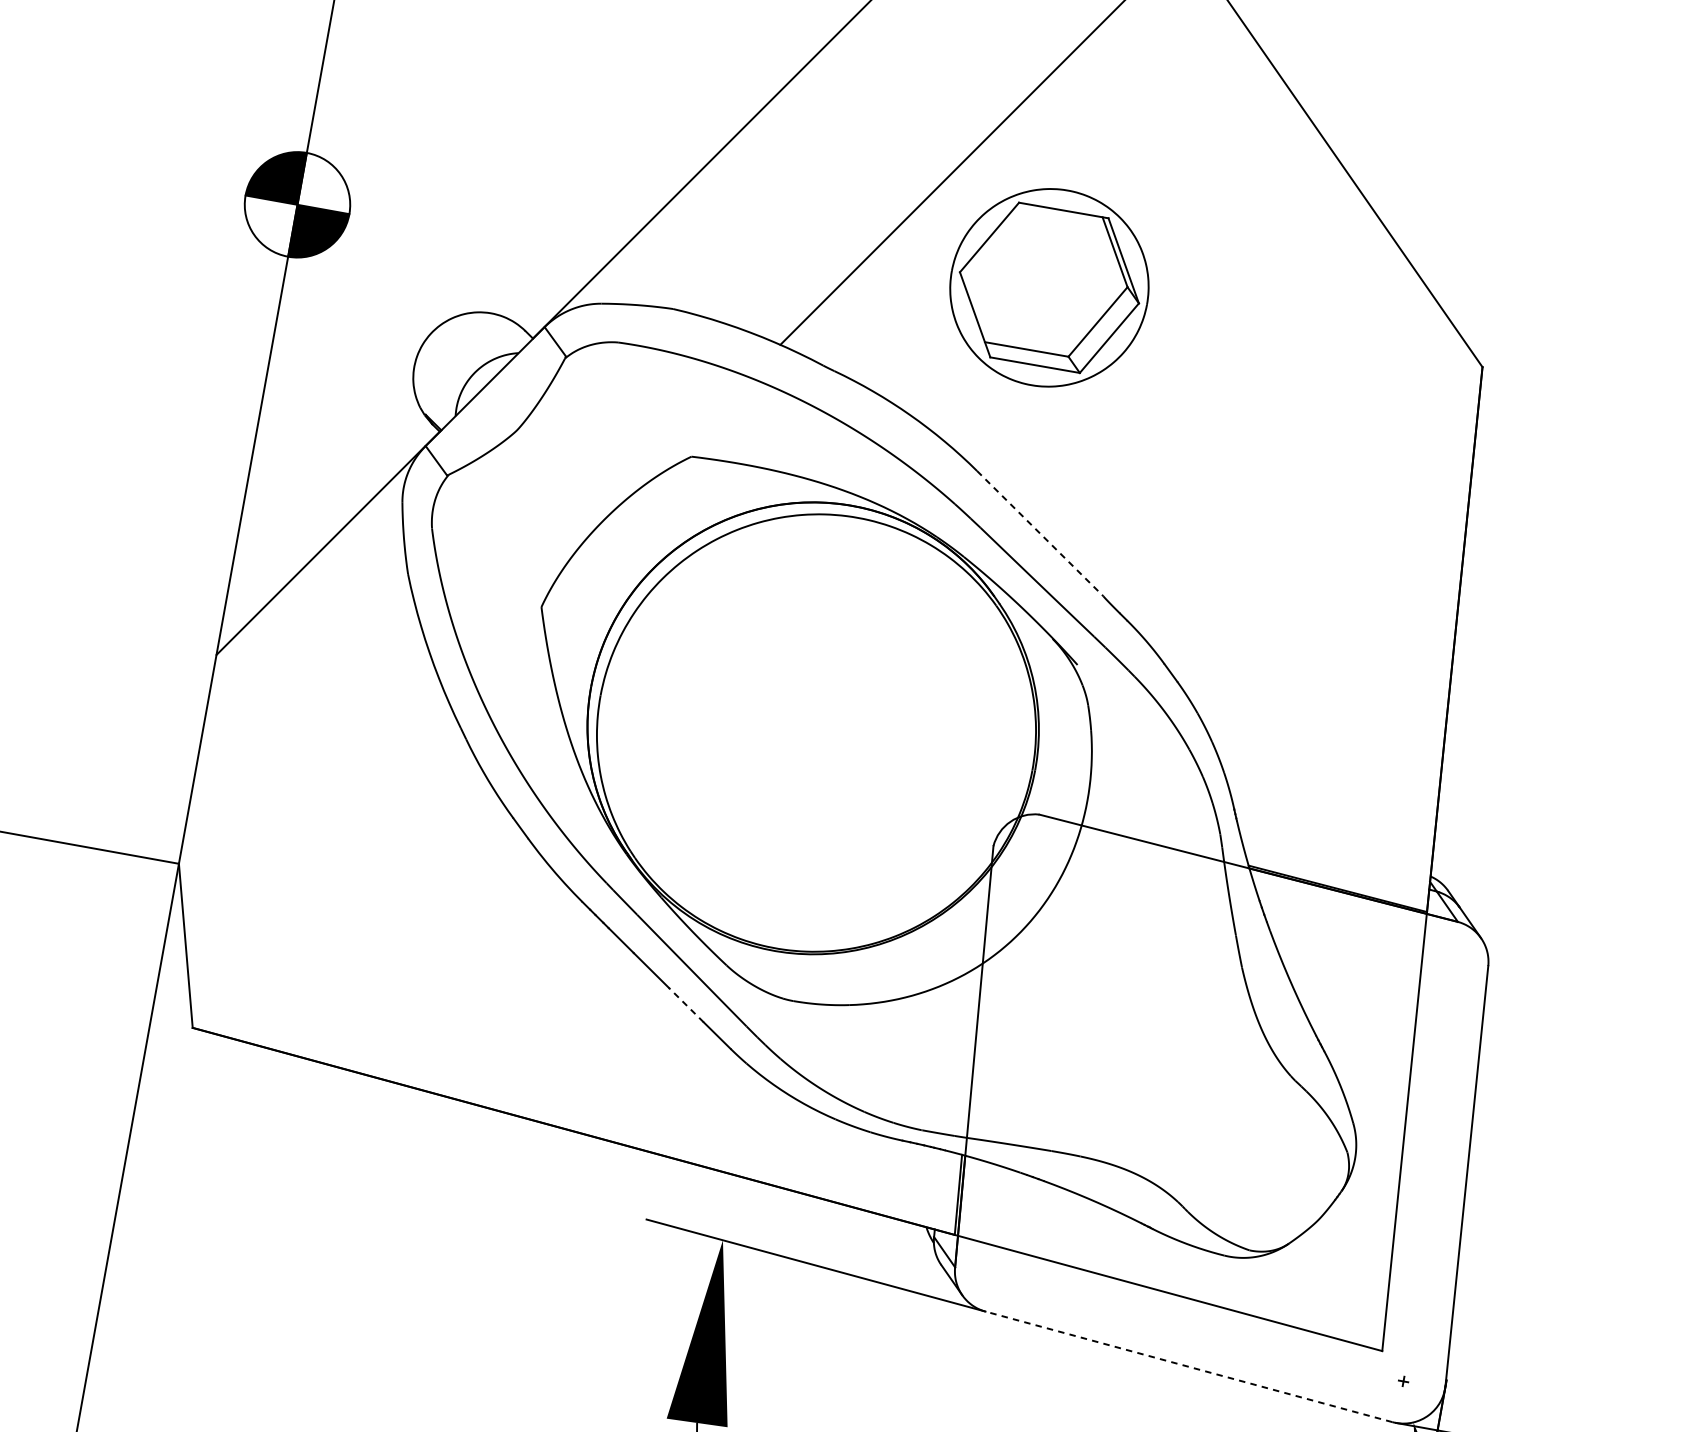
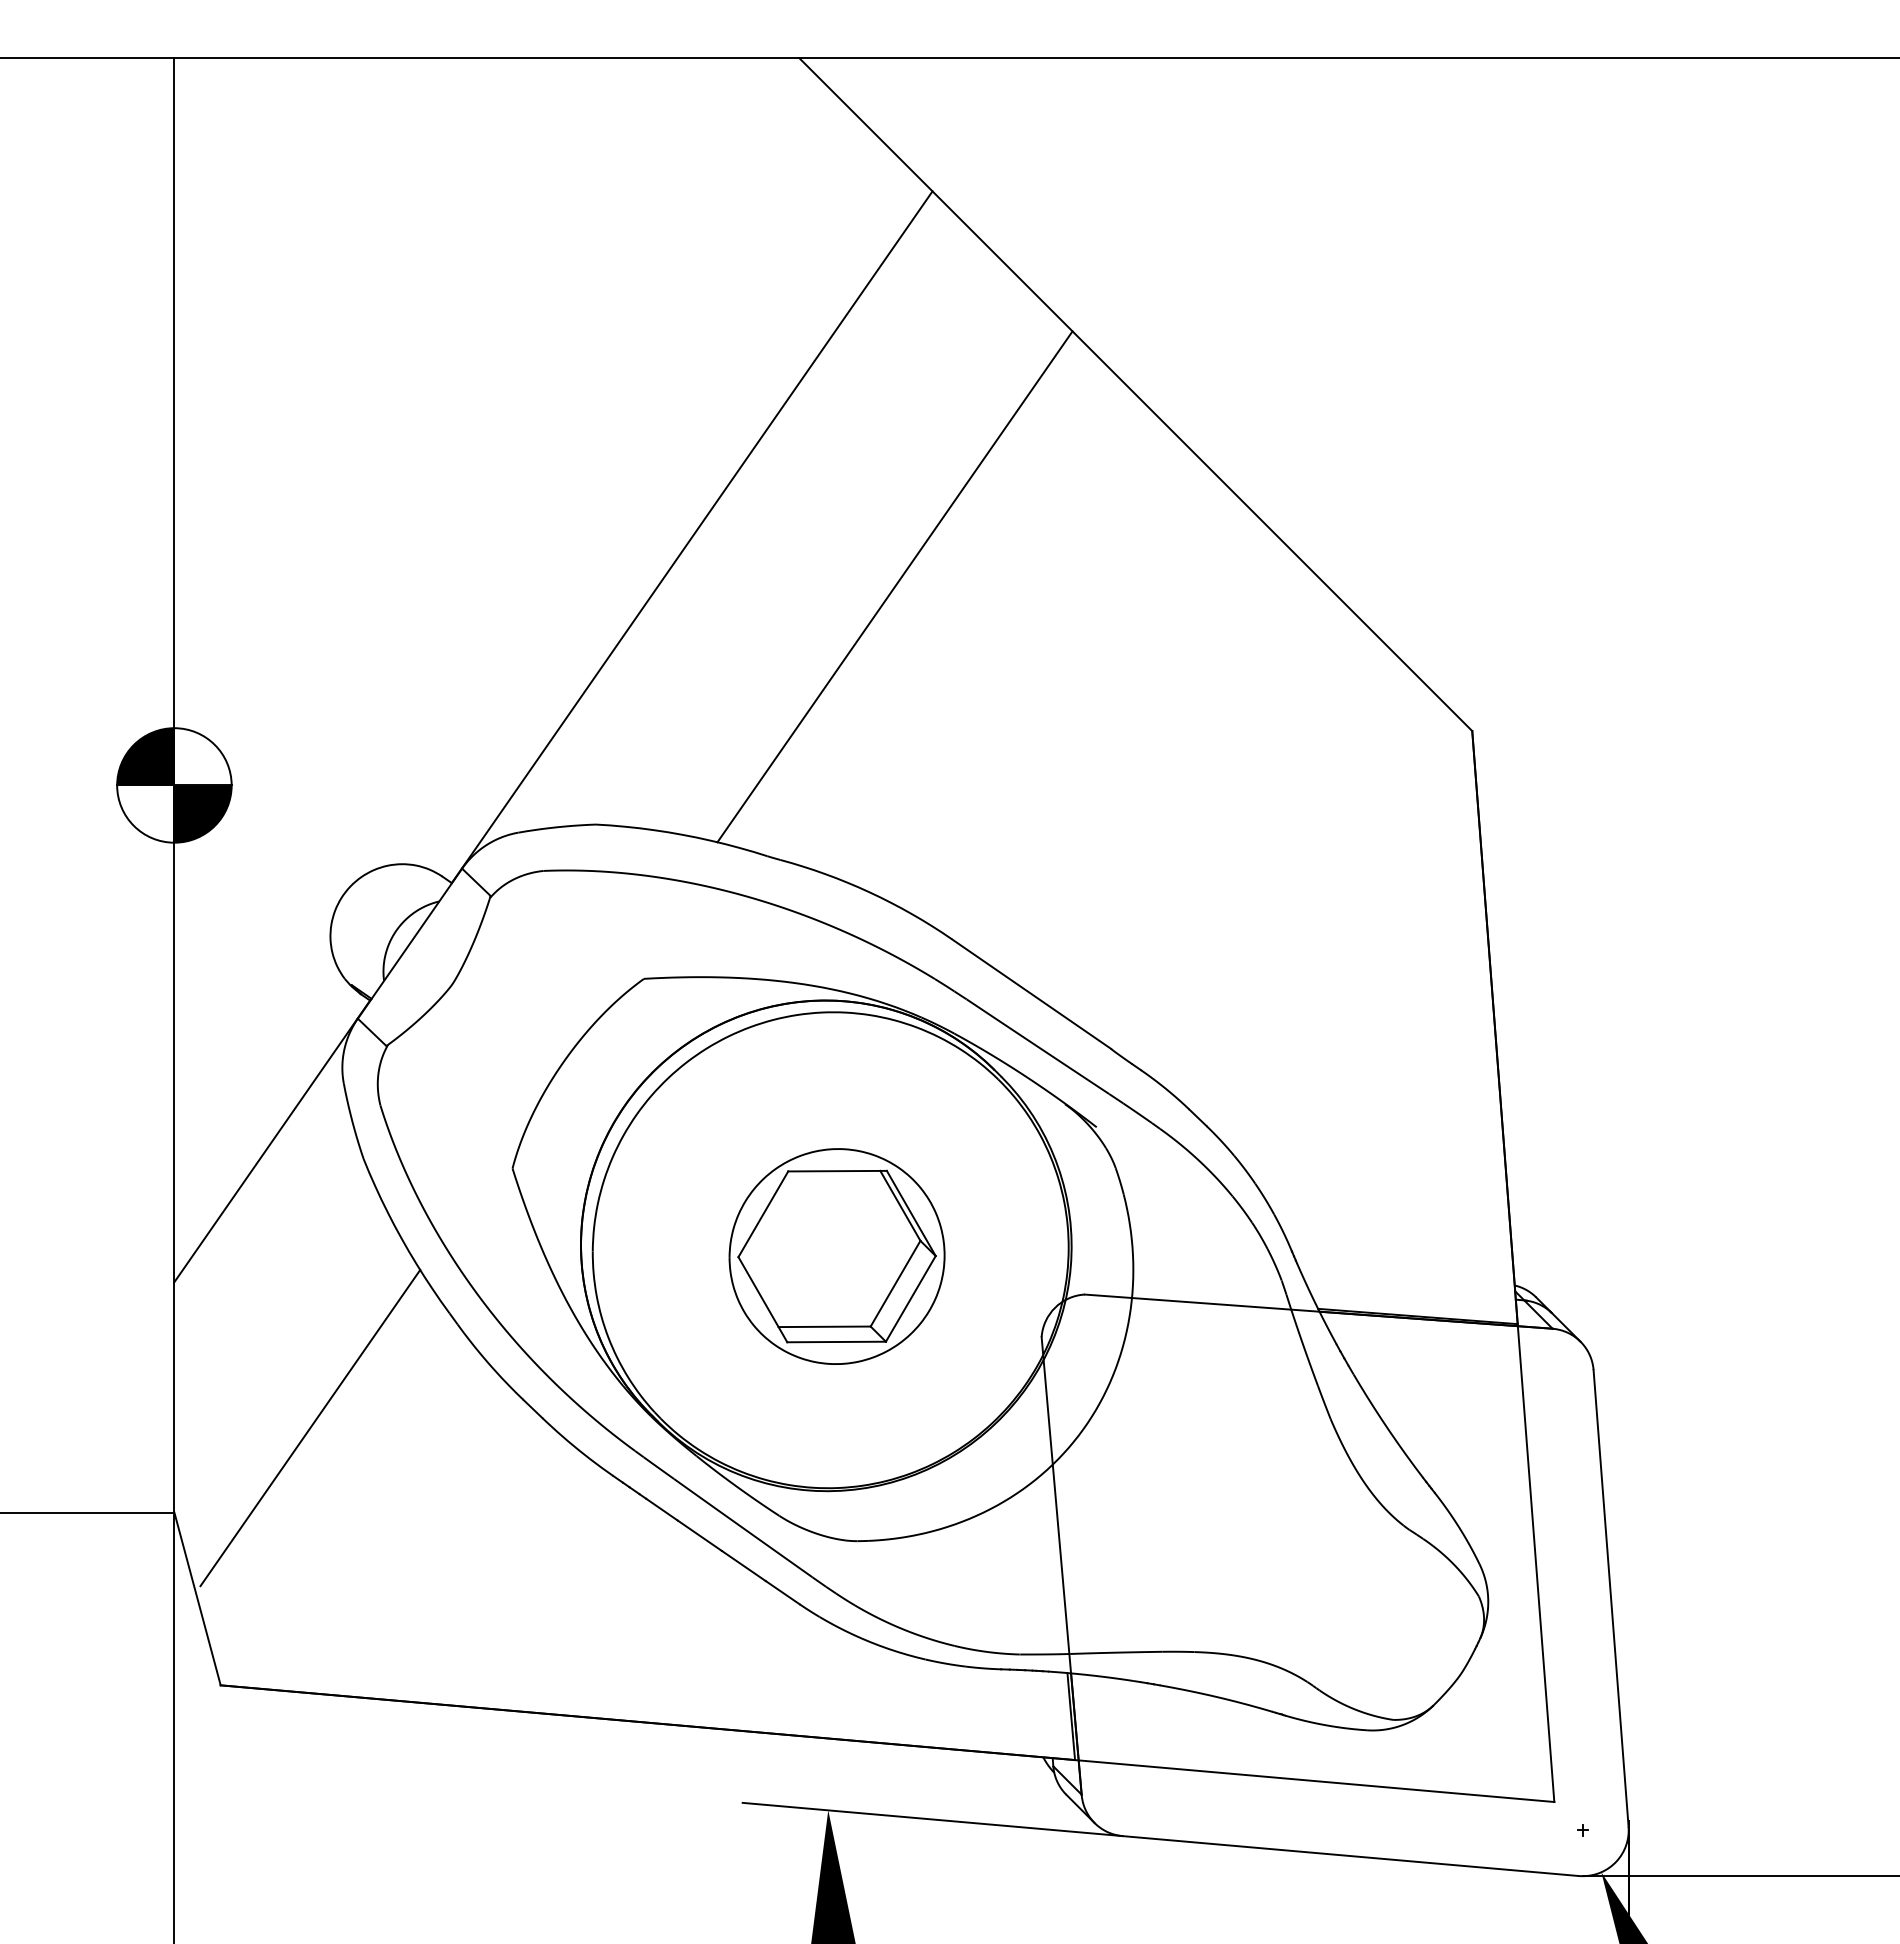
part: (1048, 287) -> (836, 1256), moved
line: (1040, 534) -> (1031, 994), dashed -> solid
line: (316, 808) -> (310, 1427), added
line: (685, 1005) -> (743, 1566), dashed -> solid
line: (1188, 1367) -> (1350, 1856), dashed -> solid

